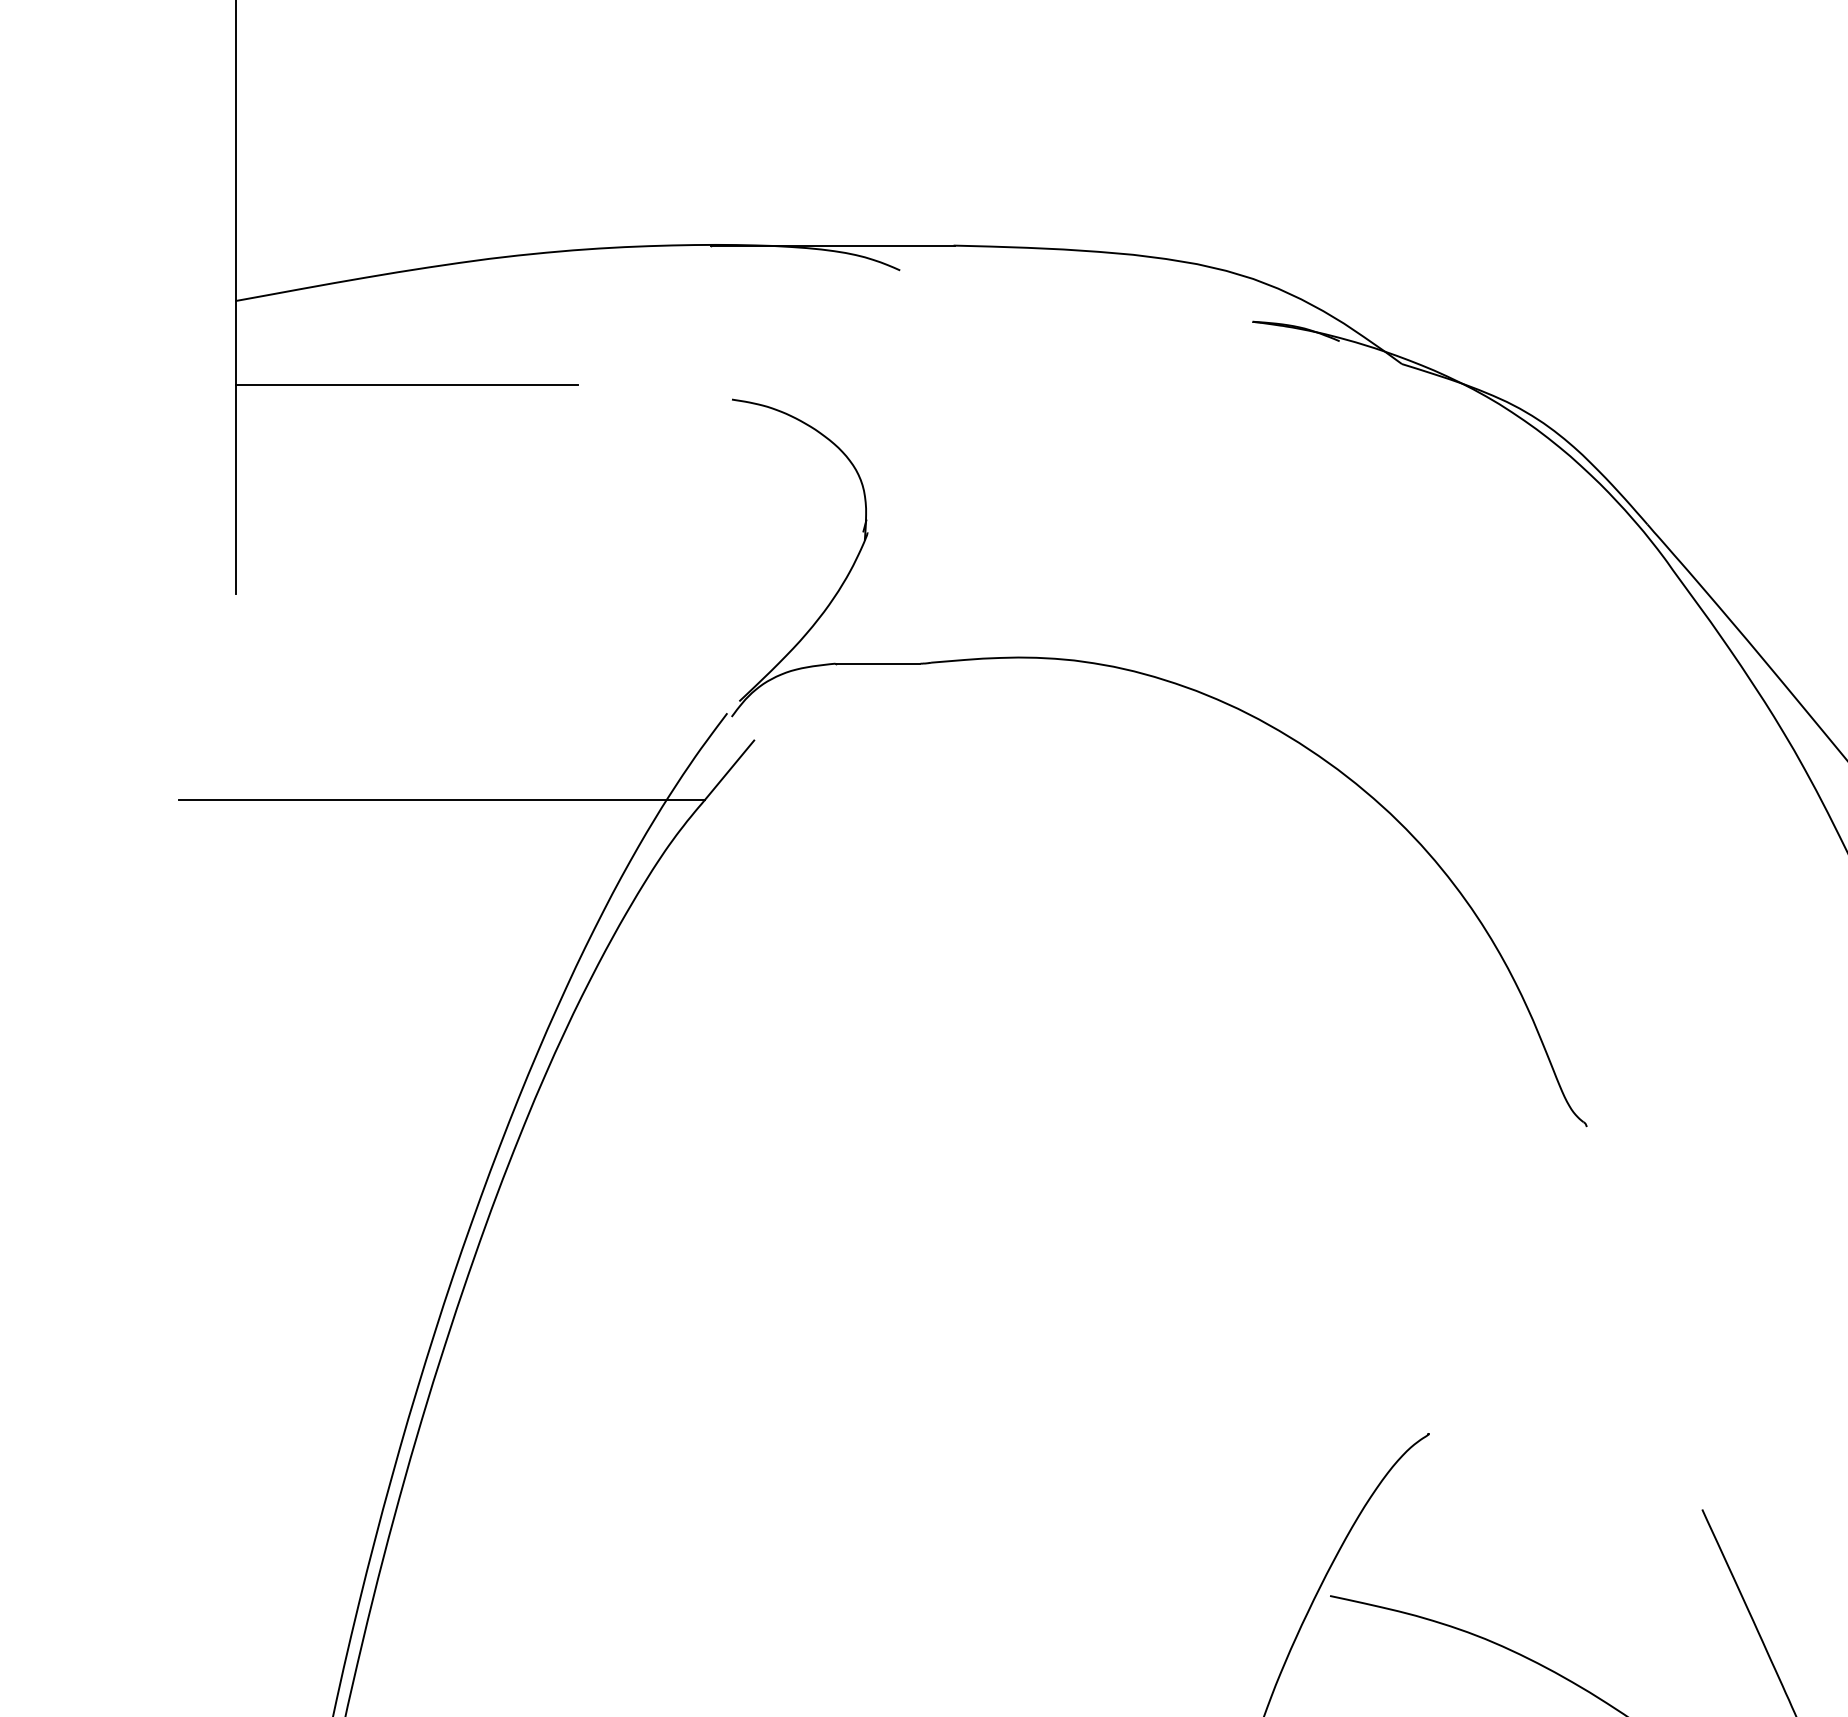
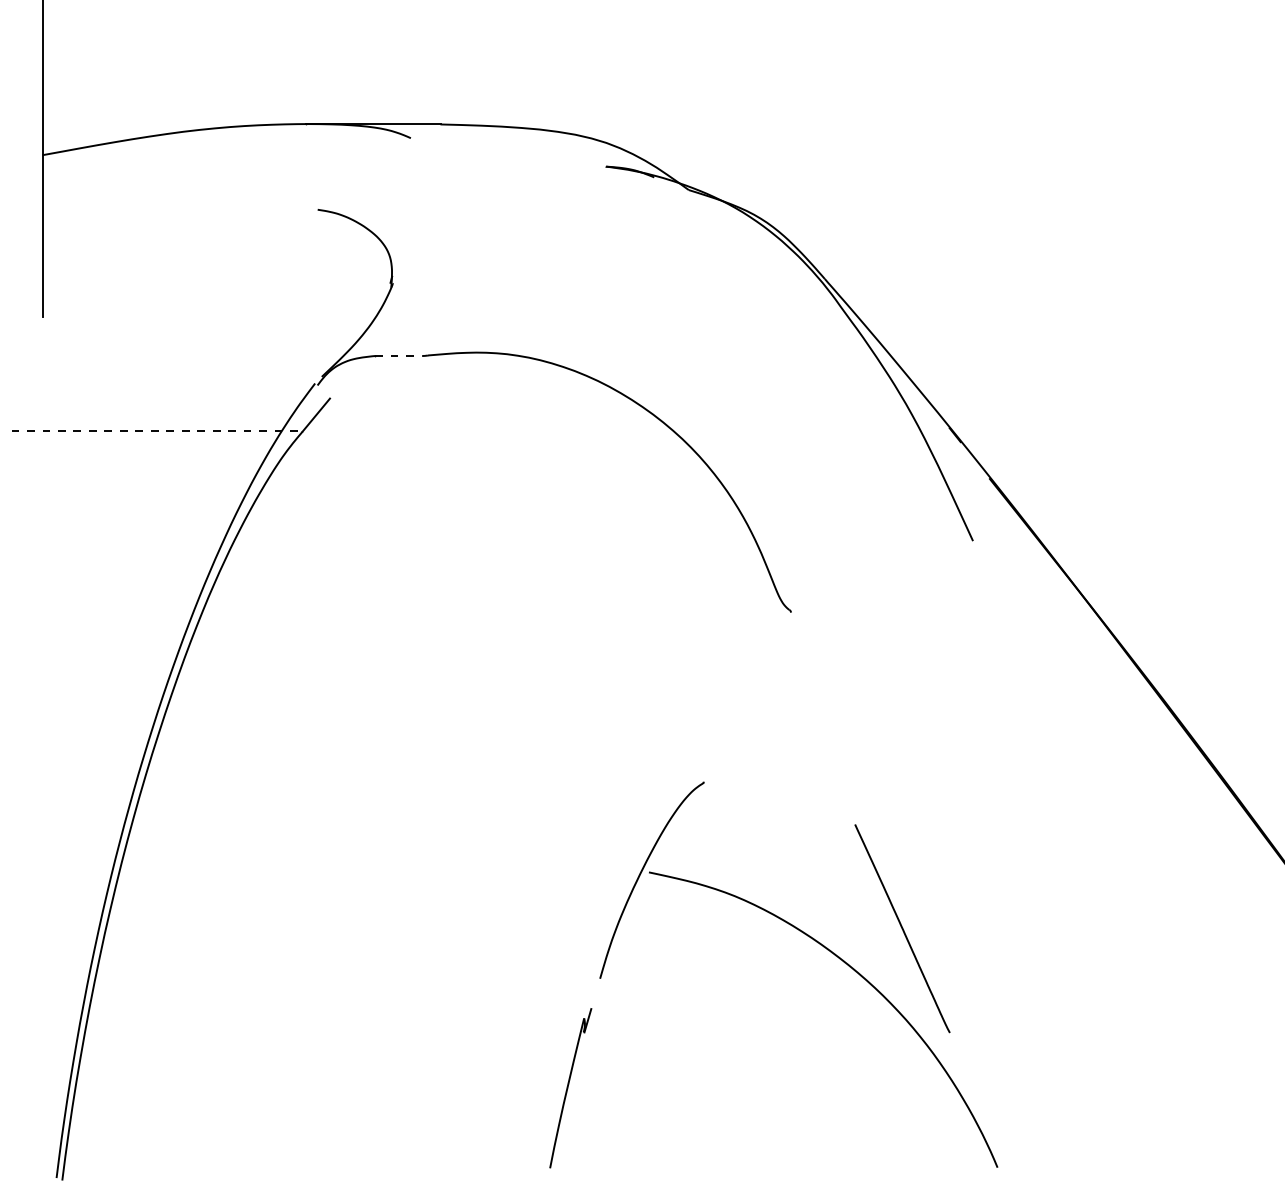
line: (406, 384) -> (137, 201), removed
line: (877, 664) -> (398, 356), solid -> dashed
line: (442, 799) -> (157, 431), solid -> dashed

